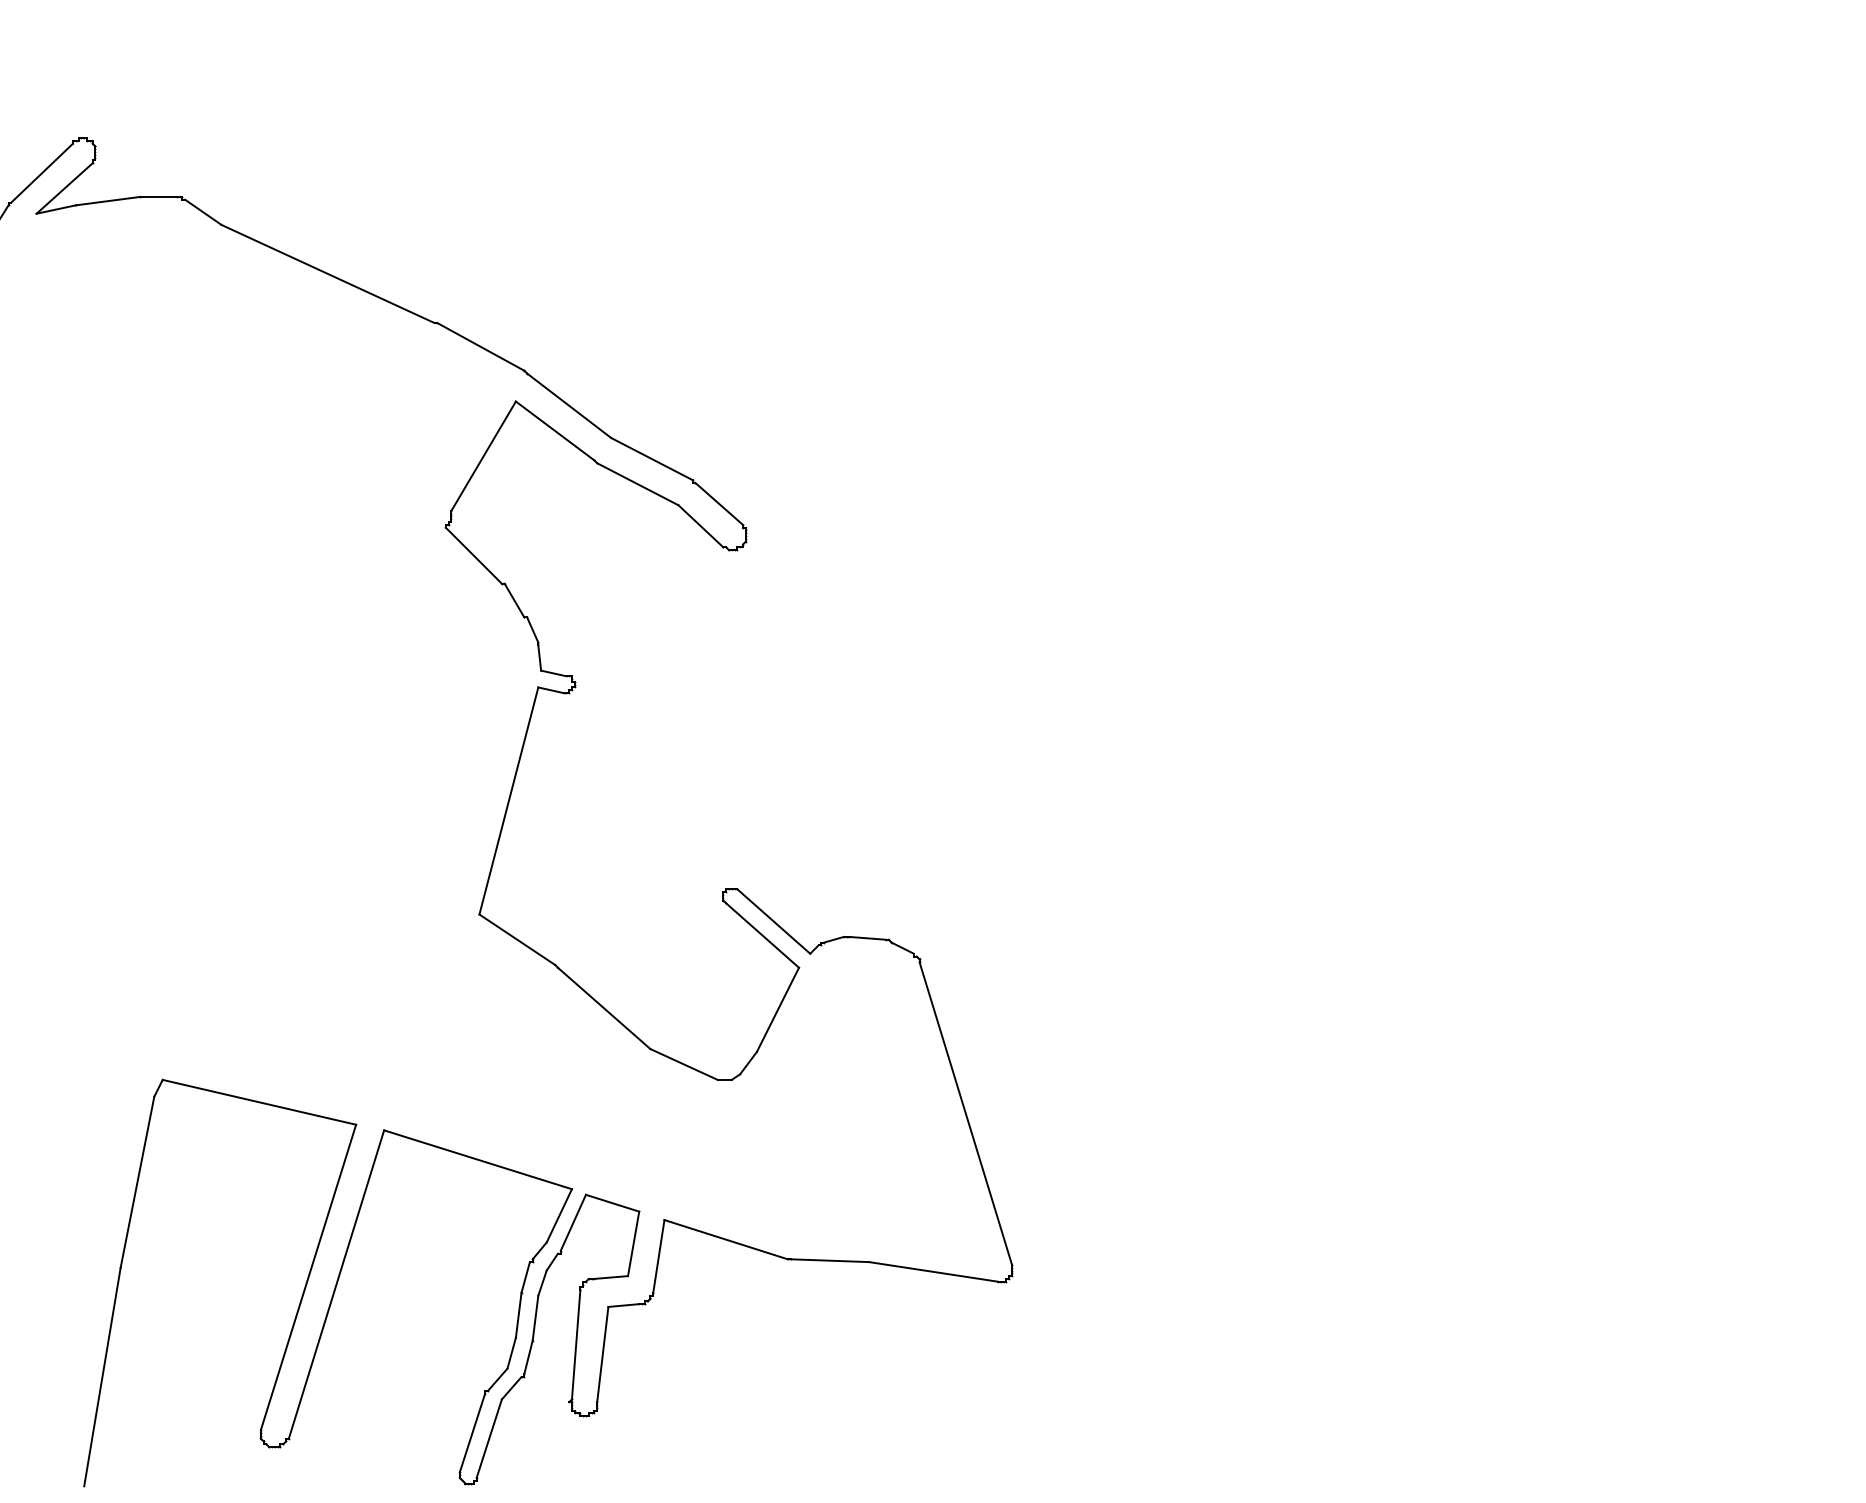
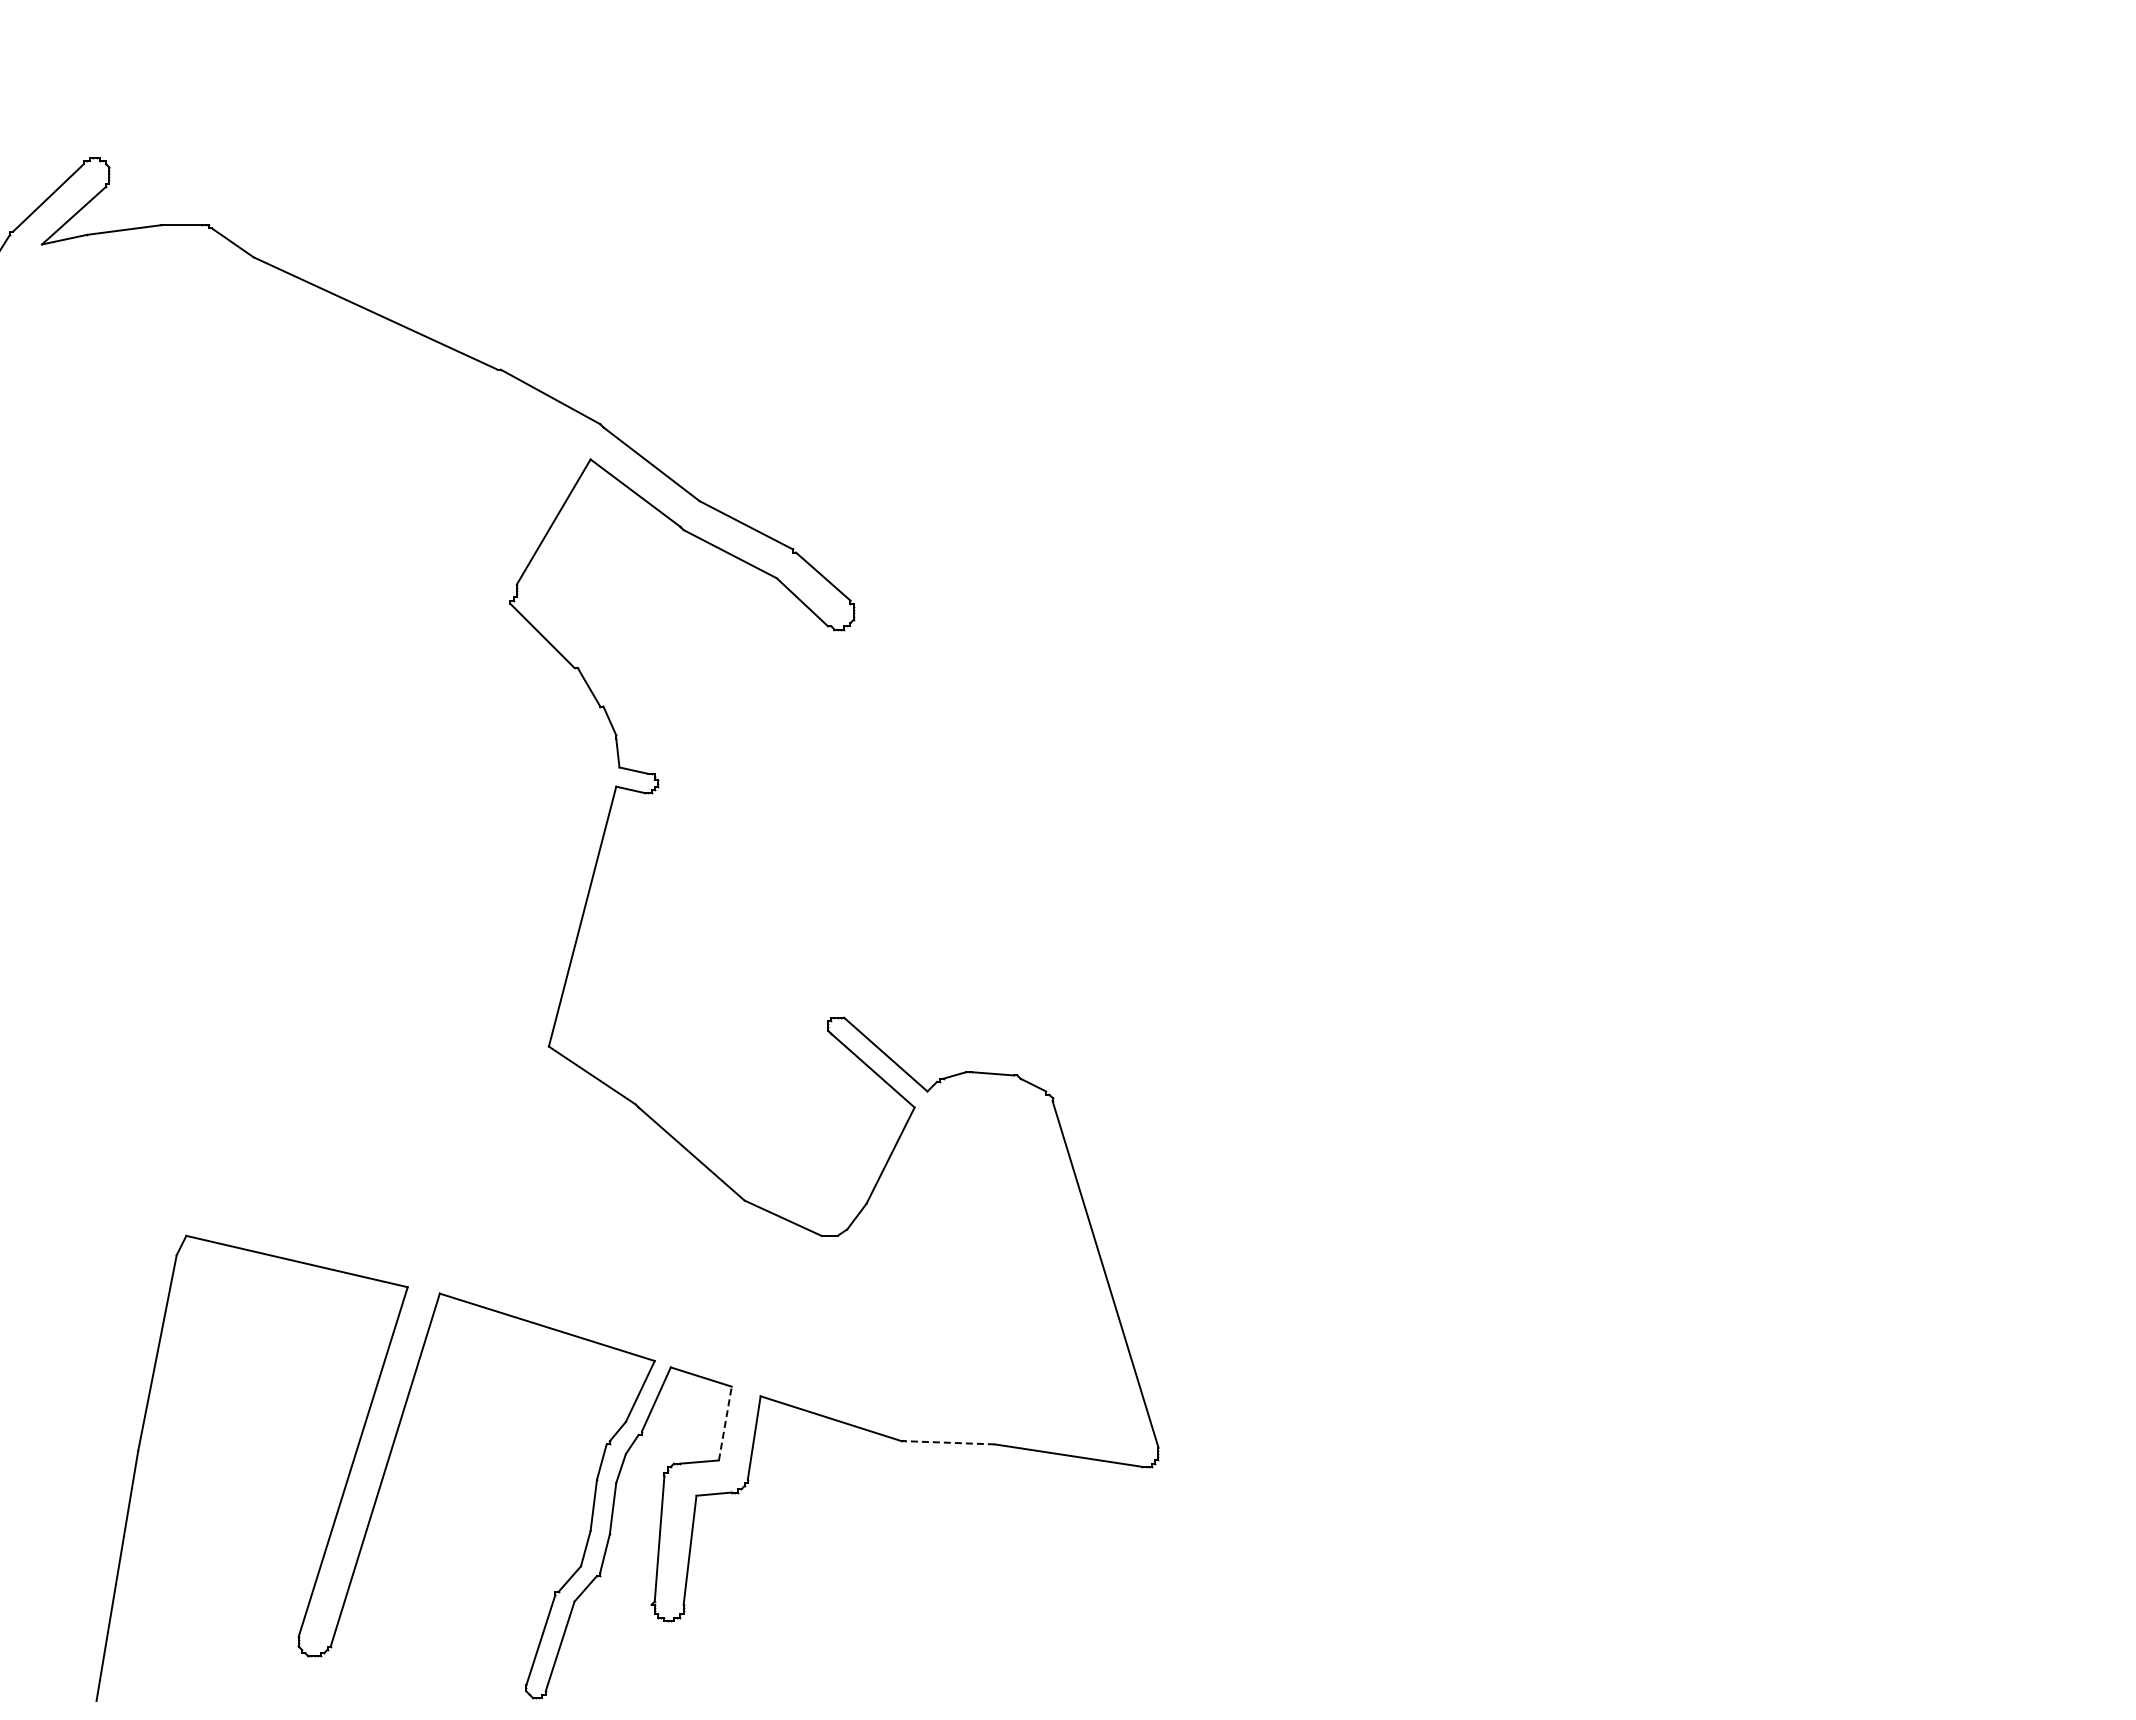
line: (633, 1243) -> (725, 1423), solid -> dashed
line: (829, 1260) -> (949, 1442), solid -> dashed

